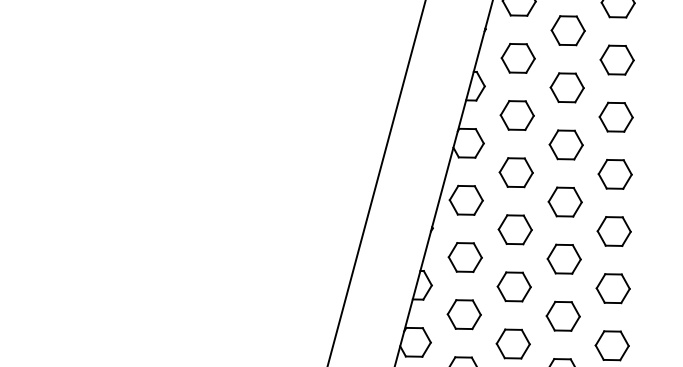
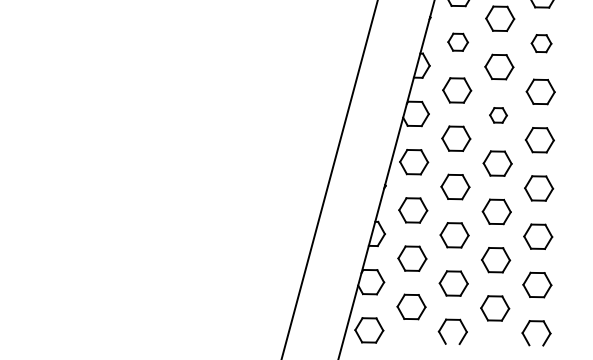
part: (518, 58) -> (458, 42), size x0.7
part: (617, 59) -> (541, 43), size x0.7
part: (566, 145) -> (498, 115), size x0.6

